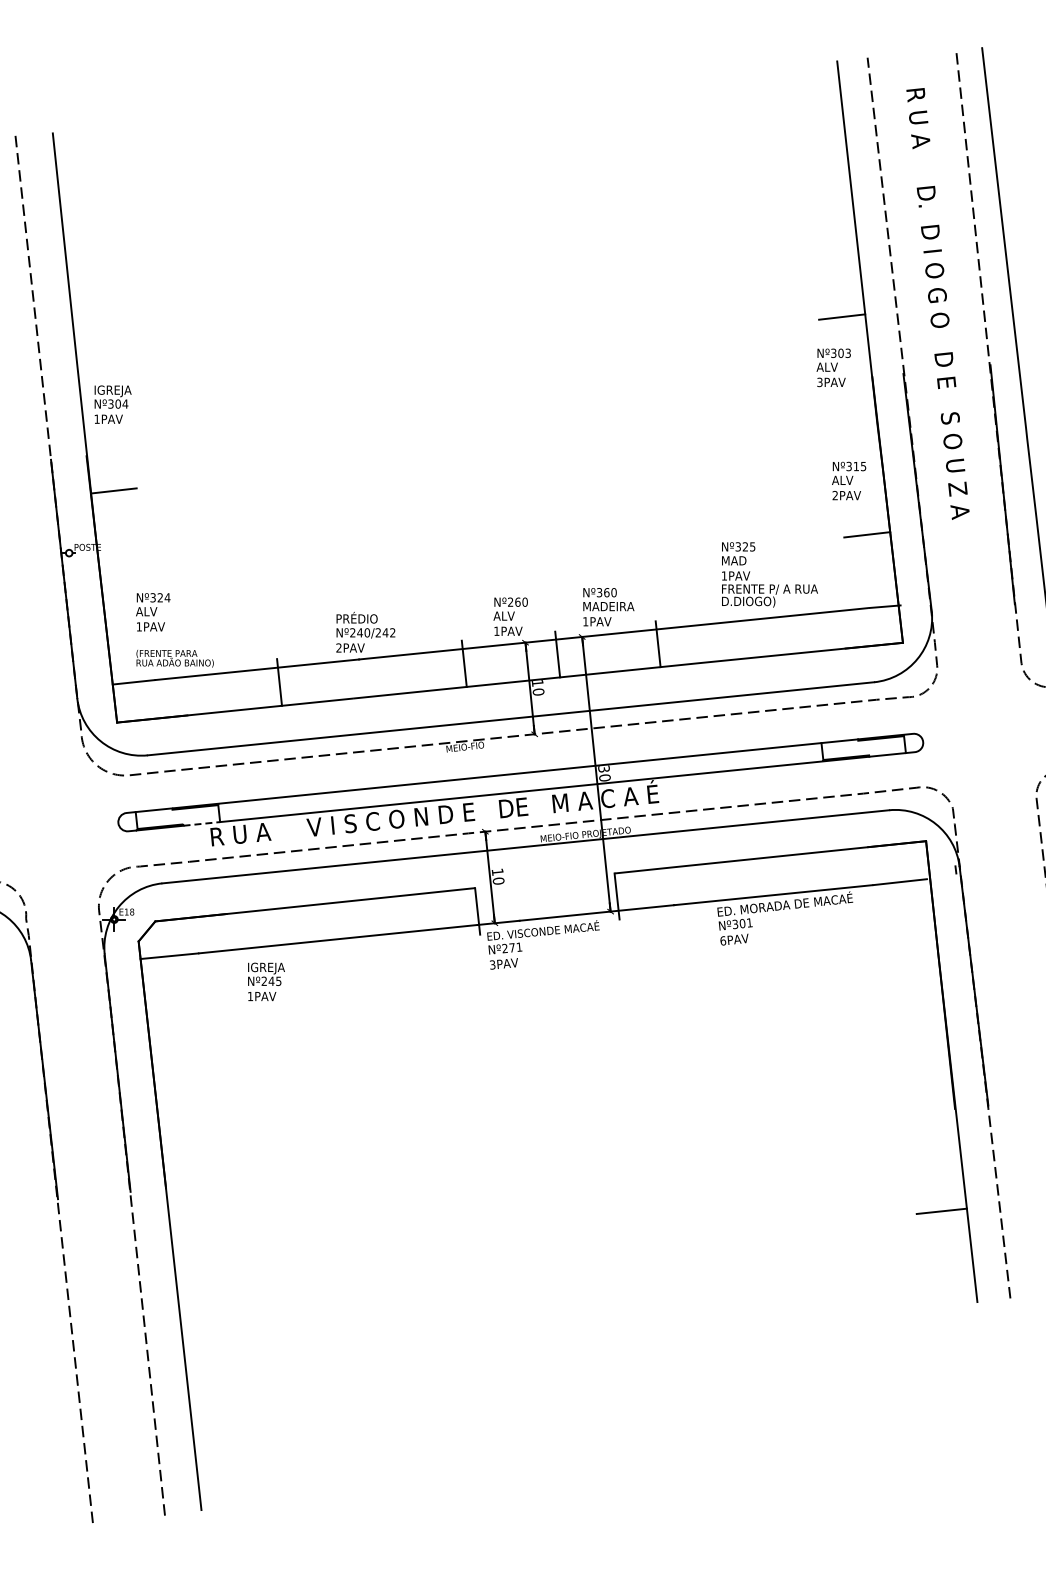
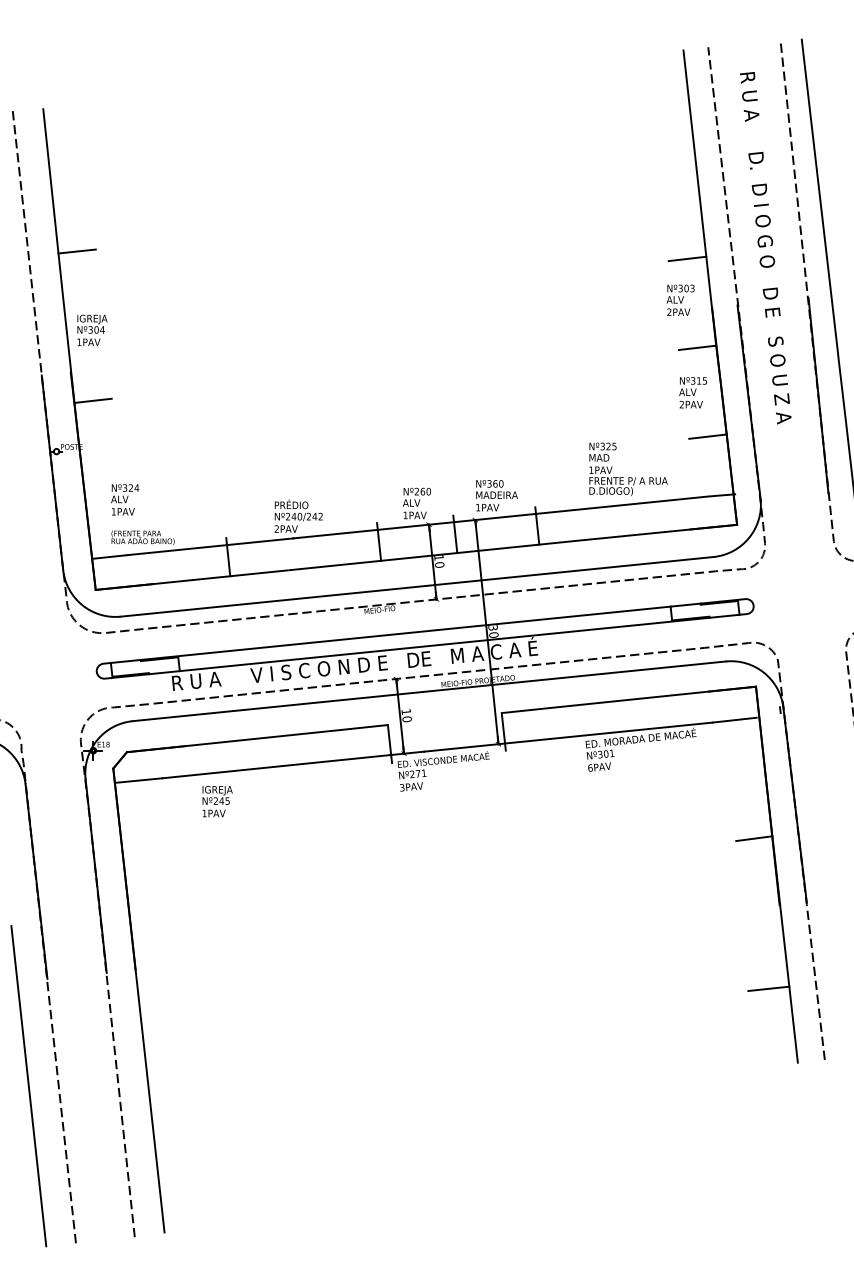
line: (94, 307) -> (77, 251), added
text: (819, 382) -> (669, 312), 3PAV -> 2PAV
line: (854, 425) -> (697, 347), added
line: (202, 823) -> (165, 672), dashed -> solid
line: (923, 1027) -> (753, 838), added
line: (34, 1330) -> (28, 1086), added

